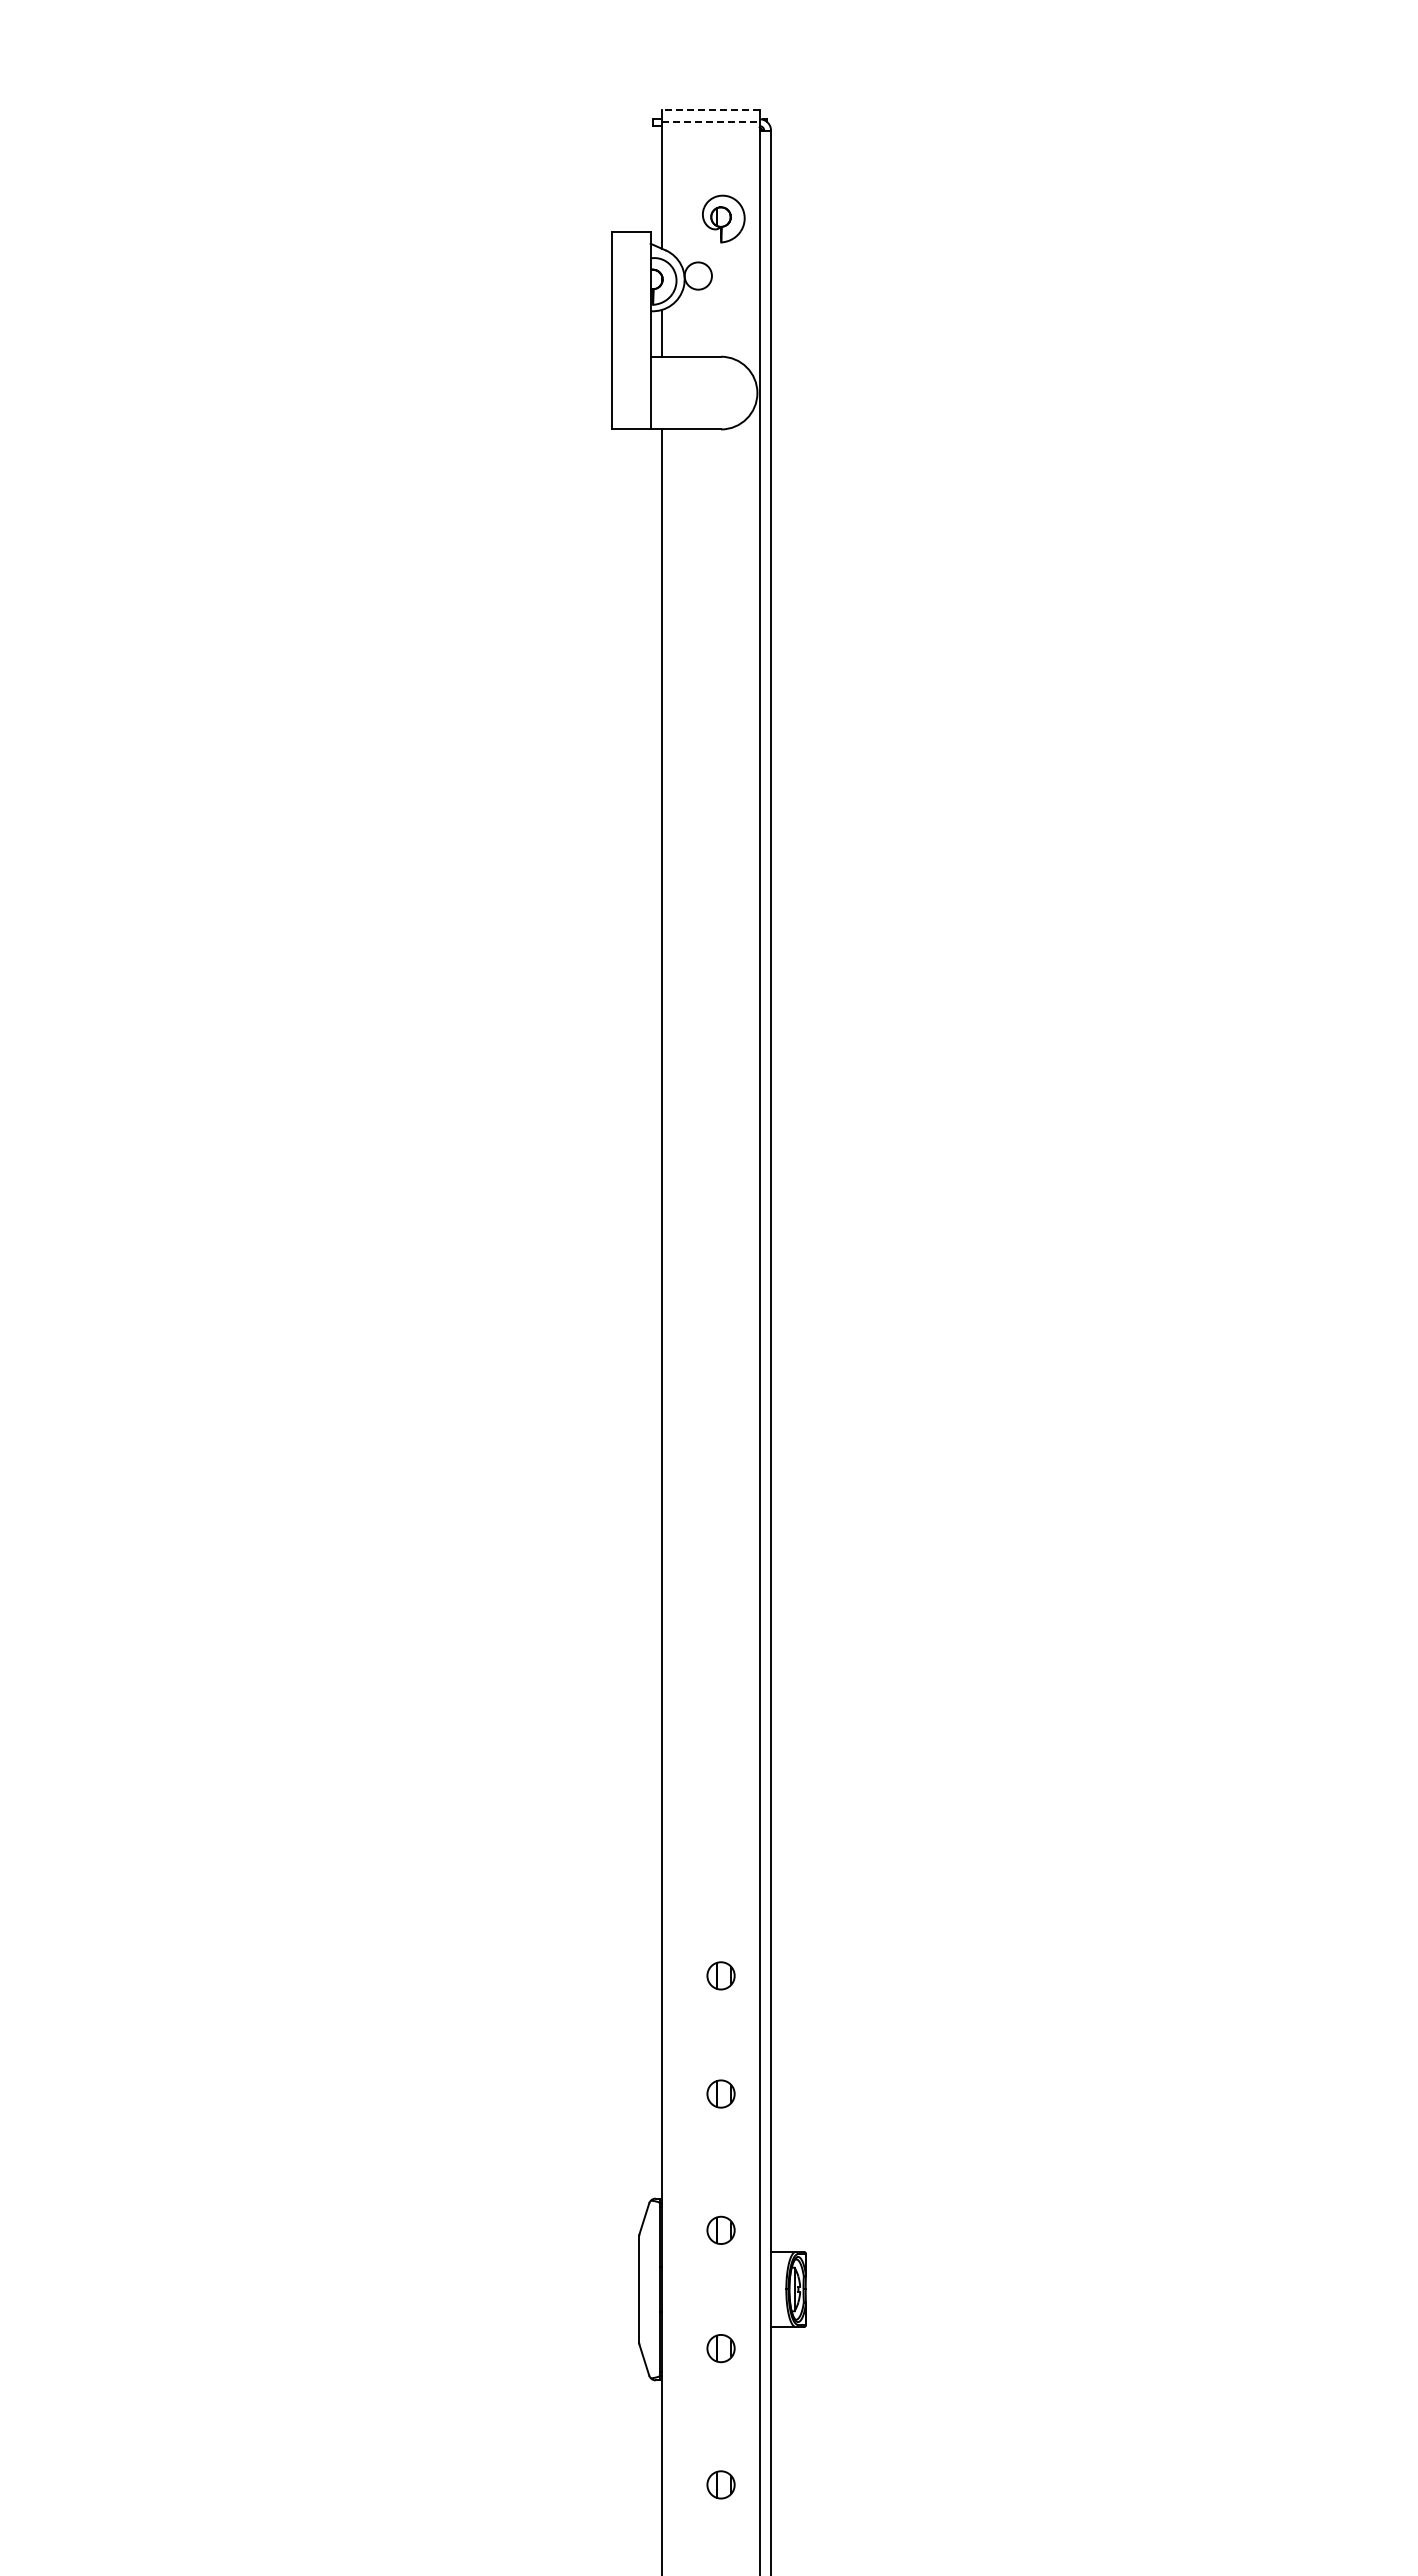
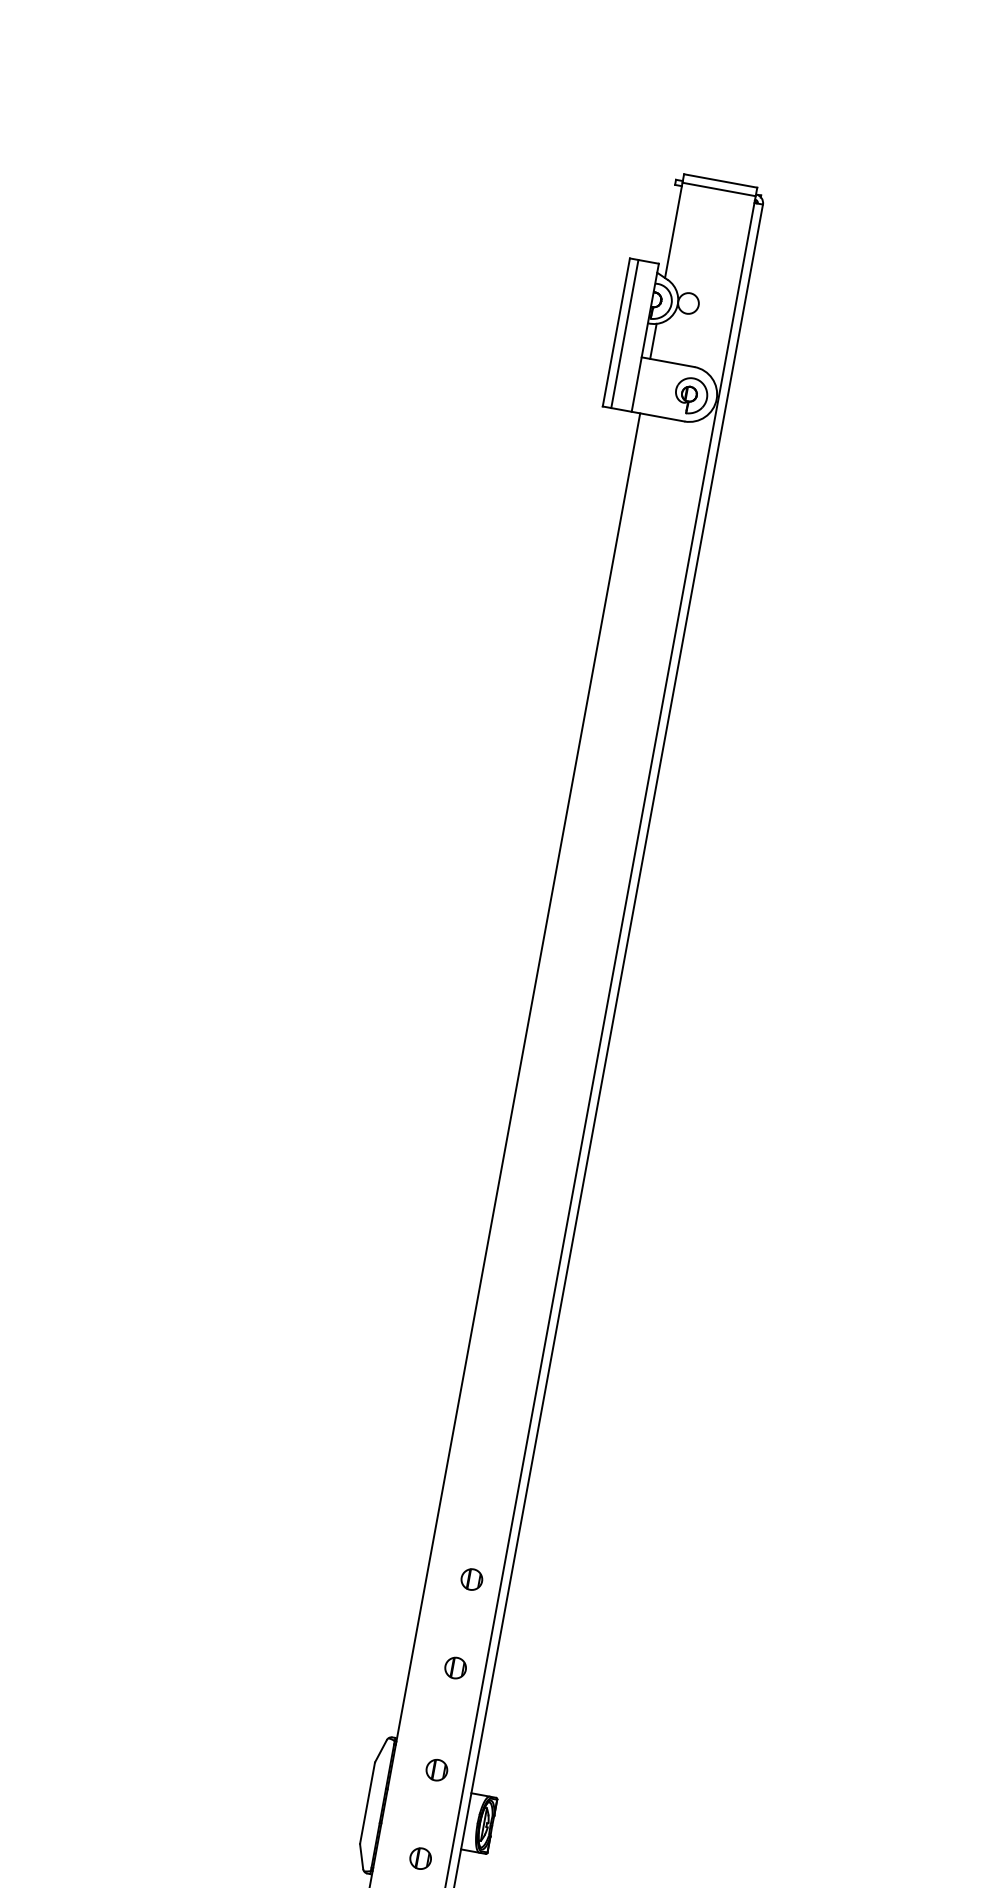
line: (710, 110) -> (720, 181), dashed -> solid
line: (710, 121) -> (718, 189), dashed -> solid
part: (723, 218) -> (691, 395), moved
line: (623, 330) -> (624, 333), added

